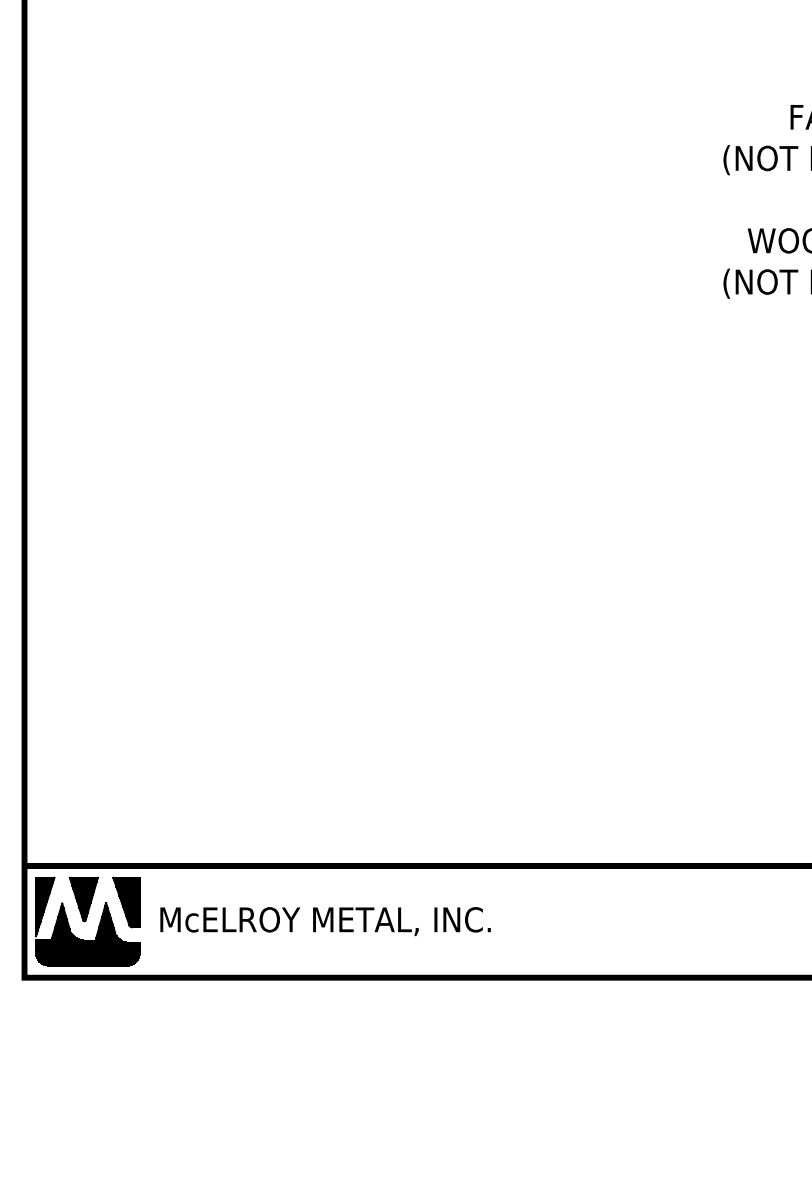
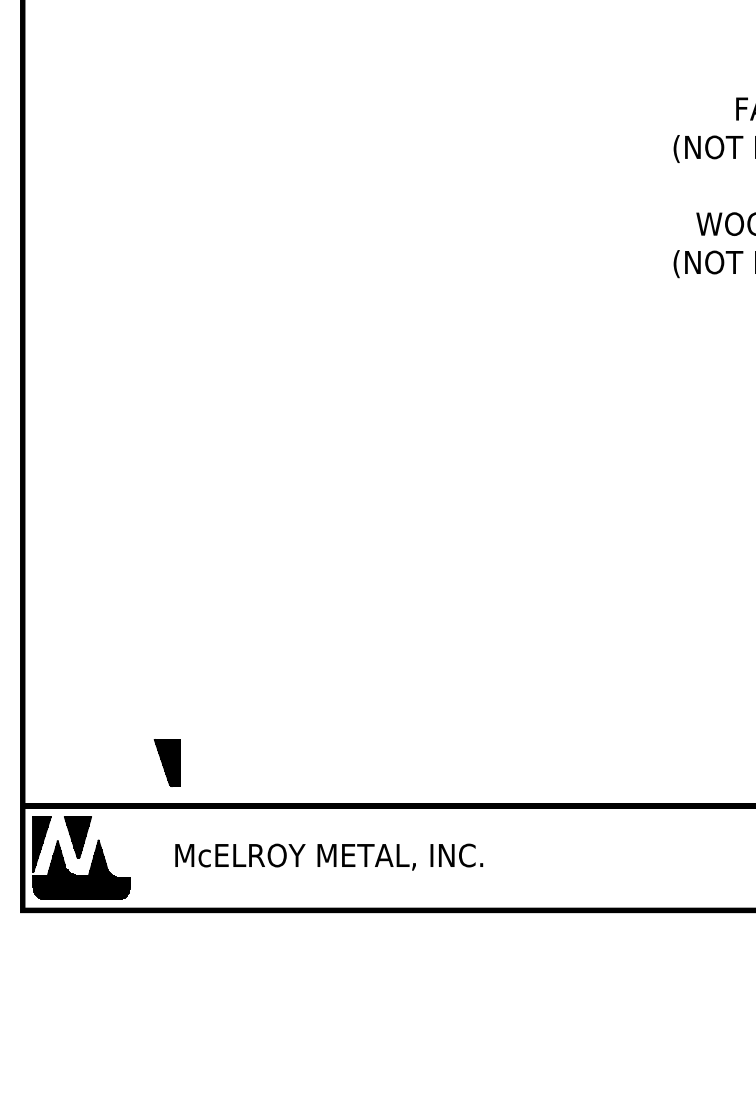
part: (126, 902) -> (167, 763), moved
text: (325, 921) -> (329, 857), moved

